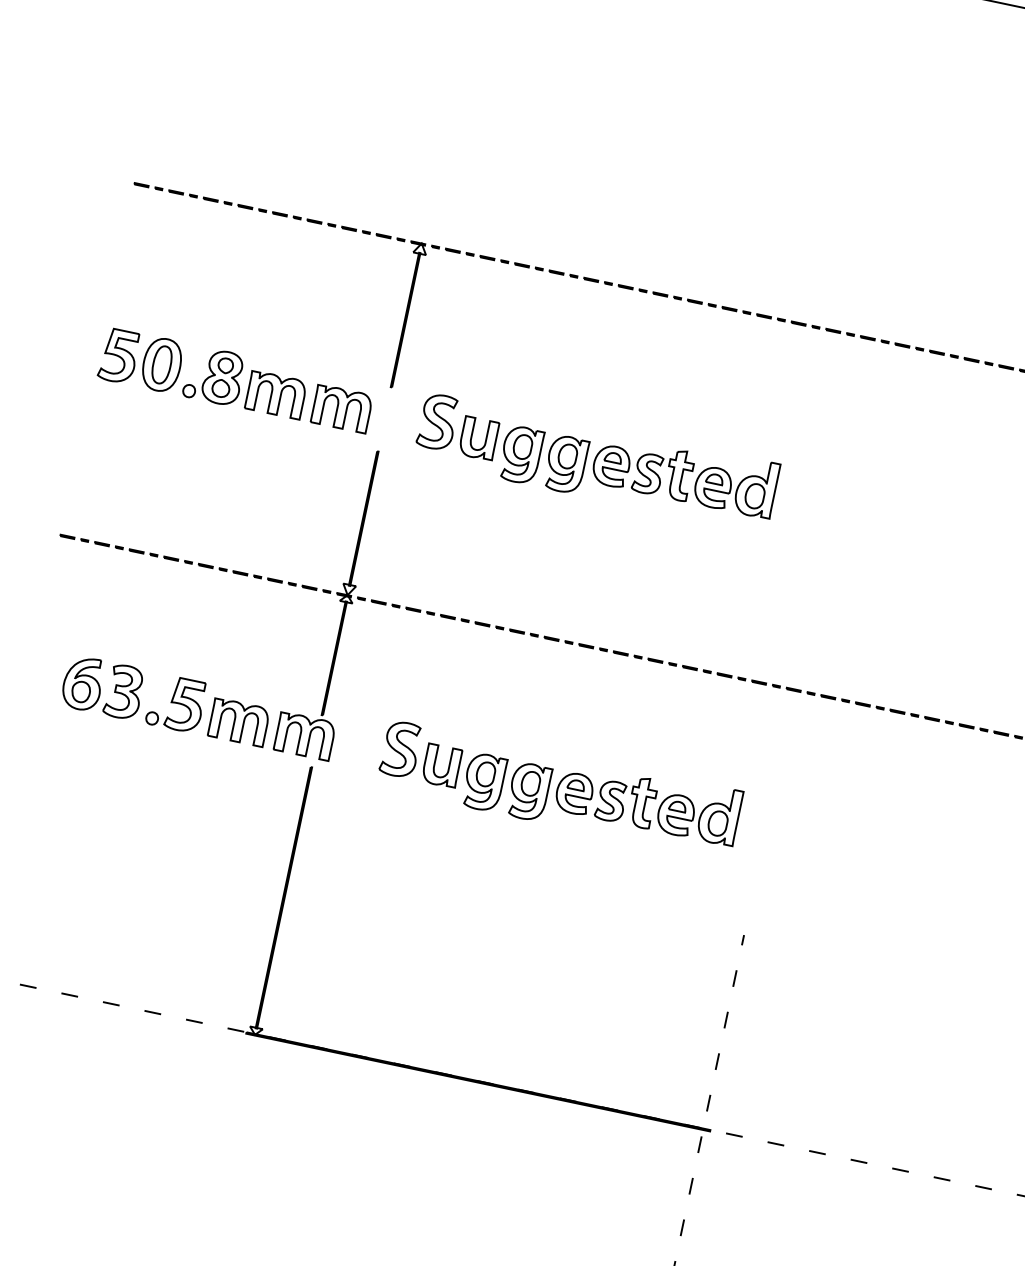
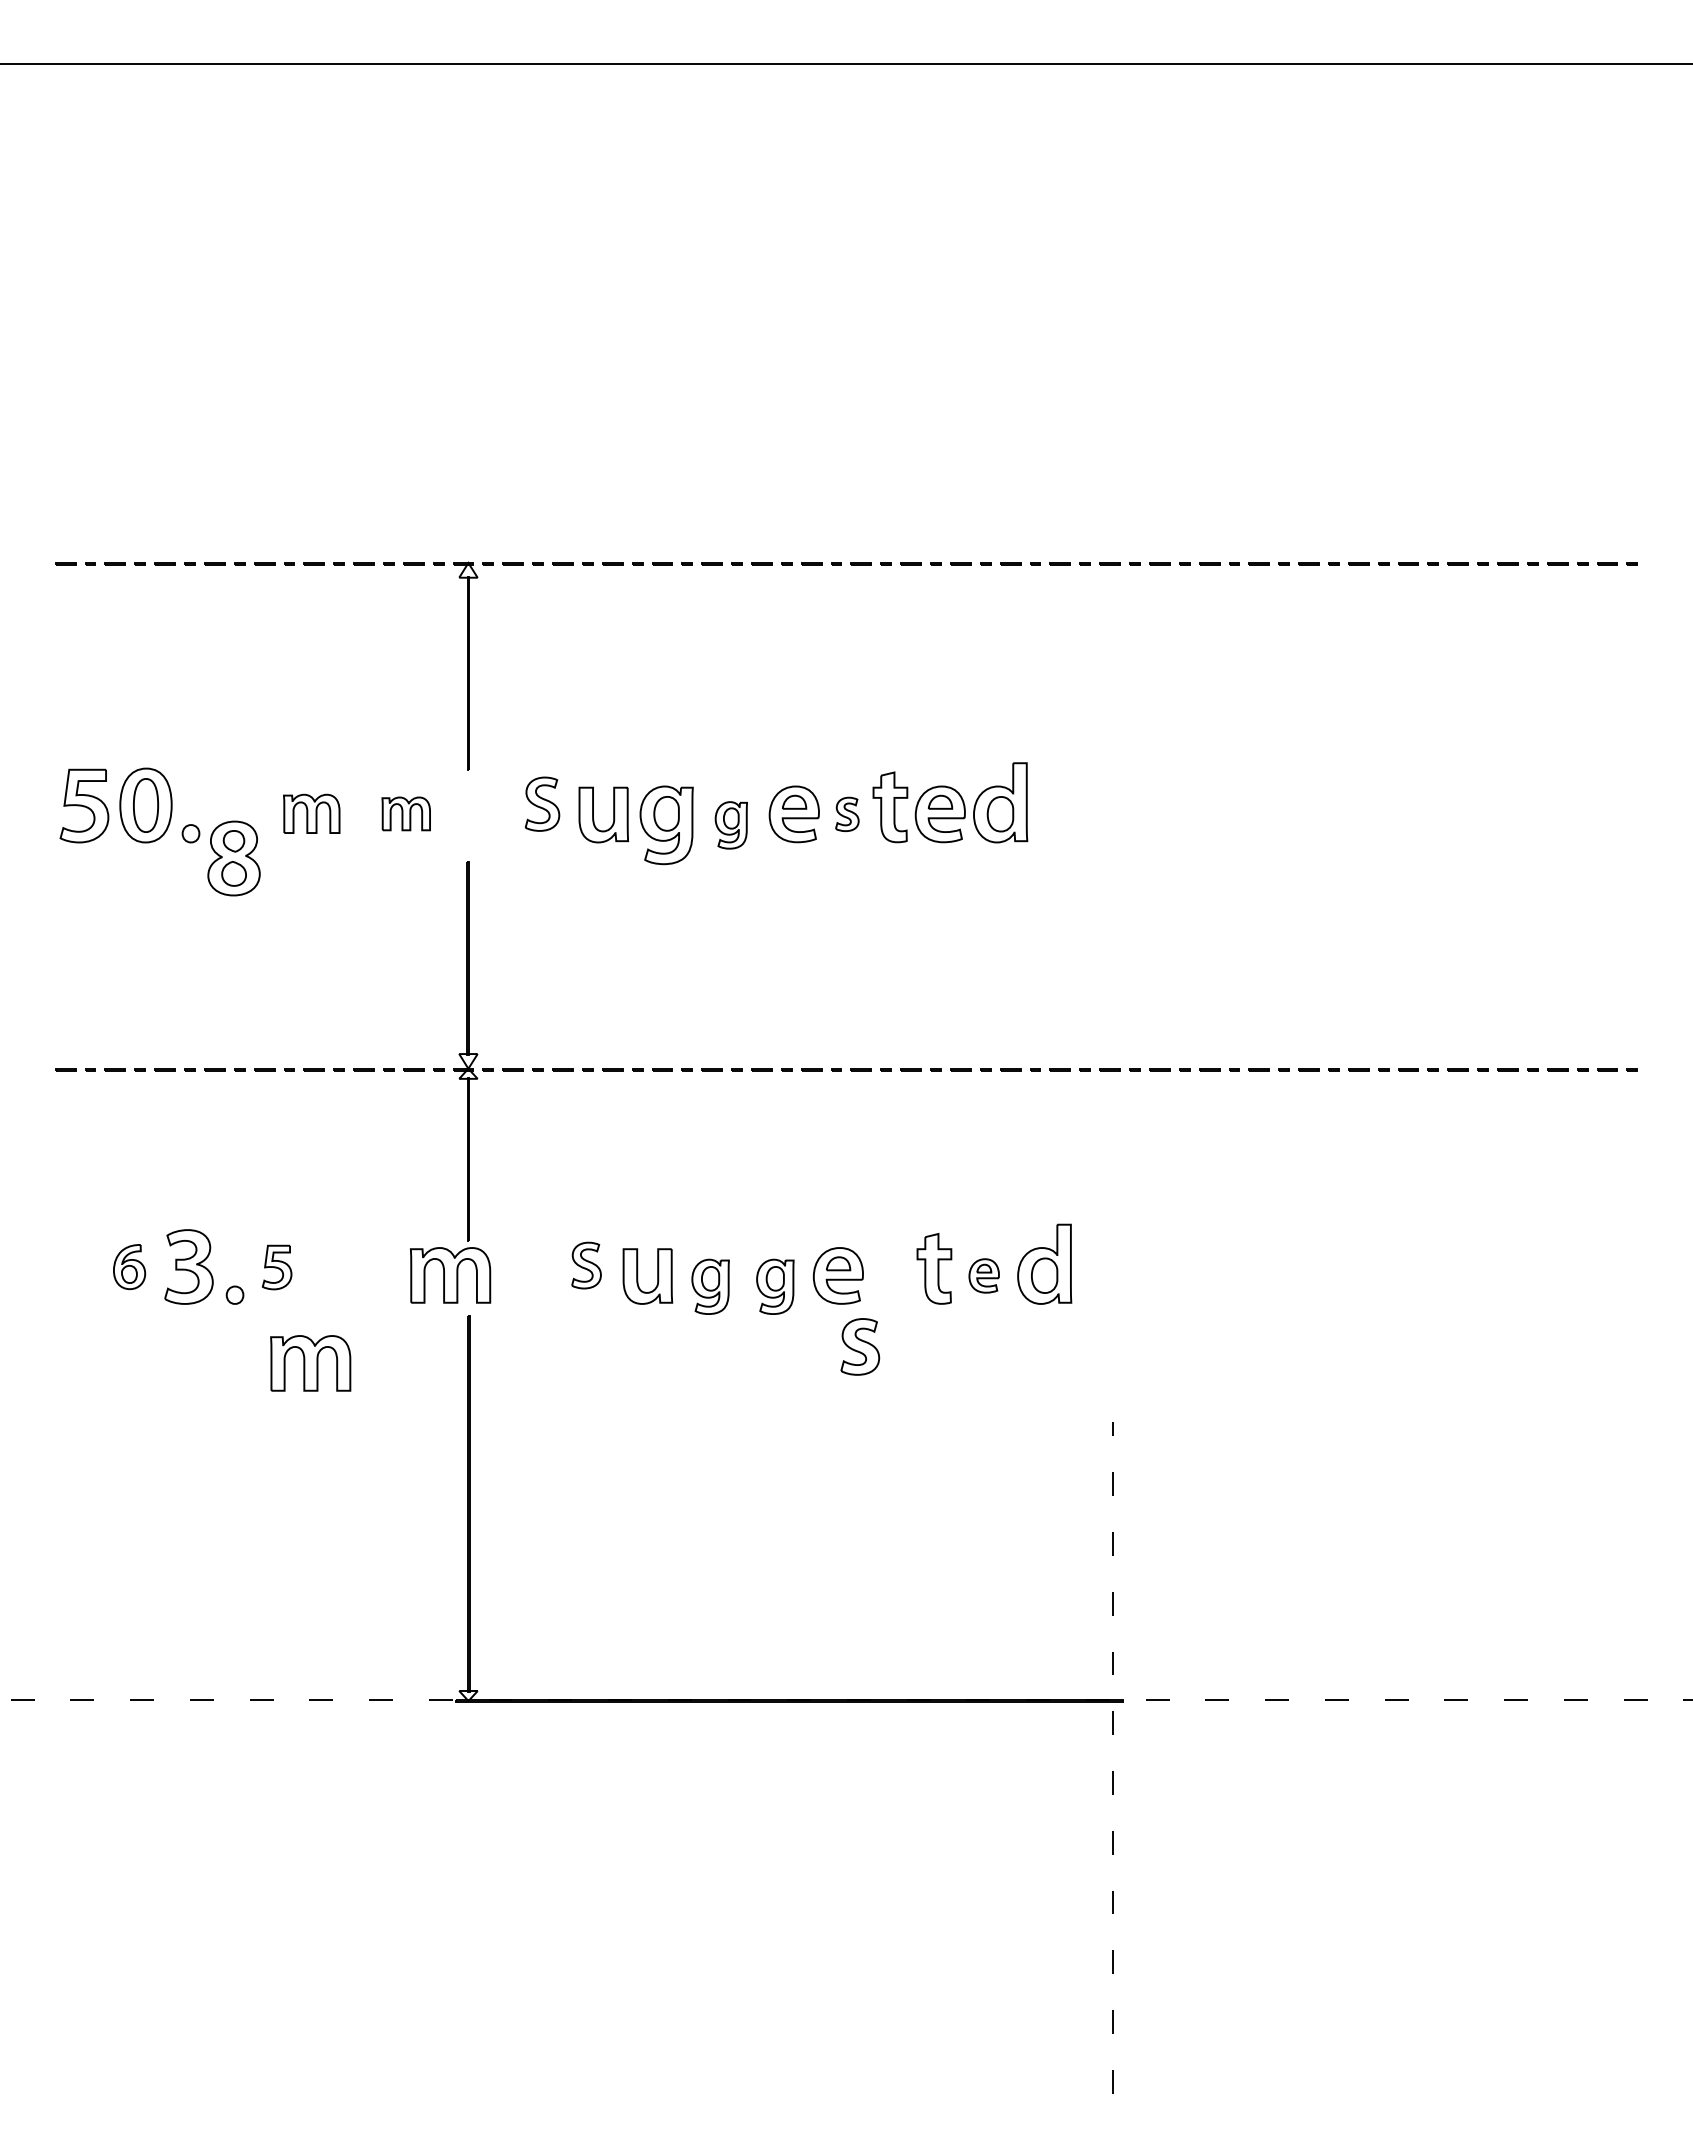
part: (222, 377) -> (233, 858), moved
part: (275, 394) -> (311, 813), size x0.7
part: (341, 408) -> (405, 813), size x0.6
part: (437, 422) -> (542, 804), size x0.7
part: (566, 464) -> (731, 825), size x0.6
part: (648, 473) -> (847, 814), size x0.6
part: (82, 683) -> (129, 1266), size x0.6
part: (185, 705) -> (276, 1267), size x0.6
part: (238, 722) -> (310, 1363), moved
part: (400, 749) -> (586, 1265), size x0.6
part: (484, 782) -> (710, 1286), size x0.7
part: (529, 791) -> (775, 1286), size x0.7
part: (611, 800) -> (860, 1346), moved
part: (675, 814) -> (983, 1275), size x0.6

